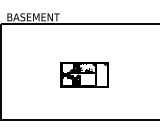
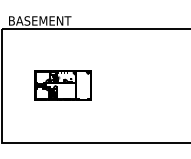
part: (84, 74) -> (62, 85), moved

